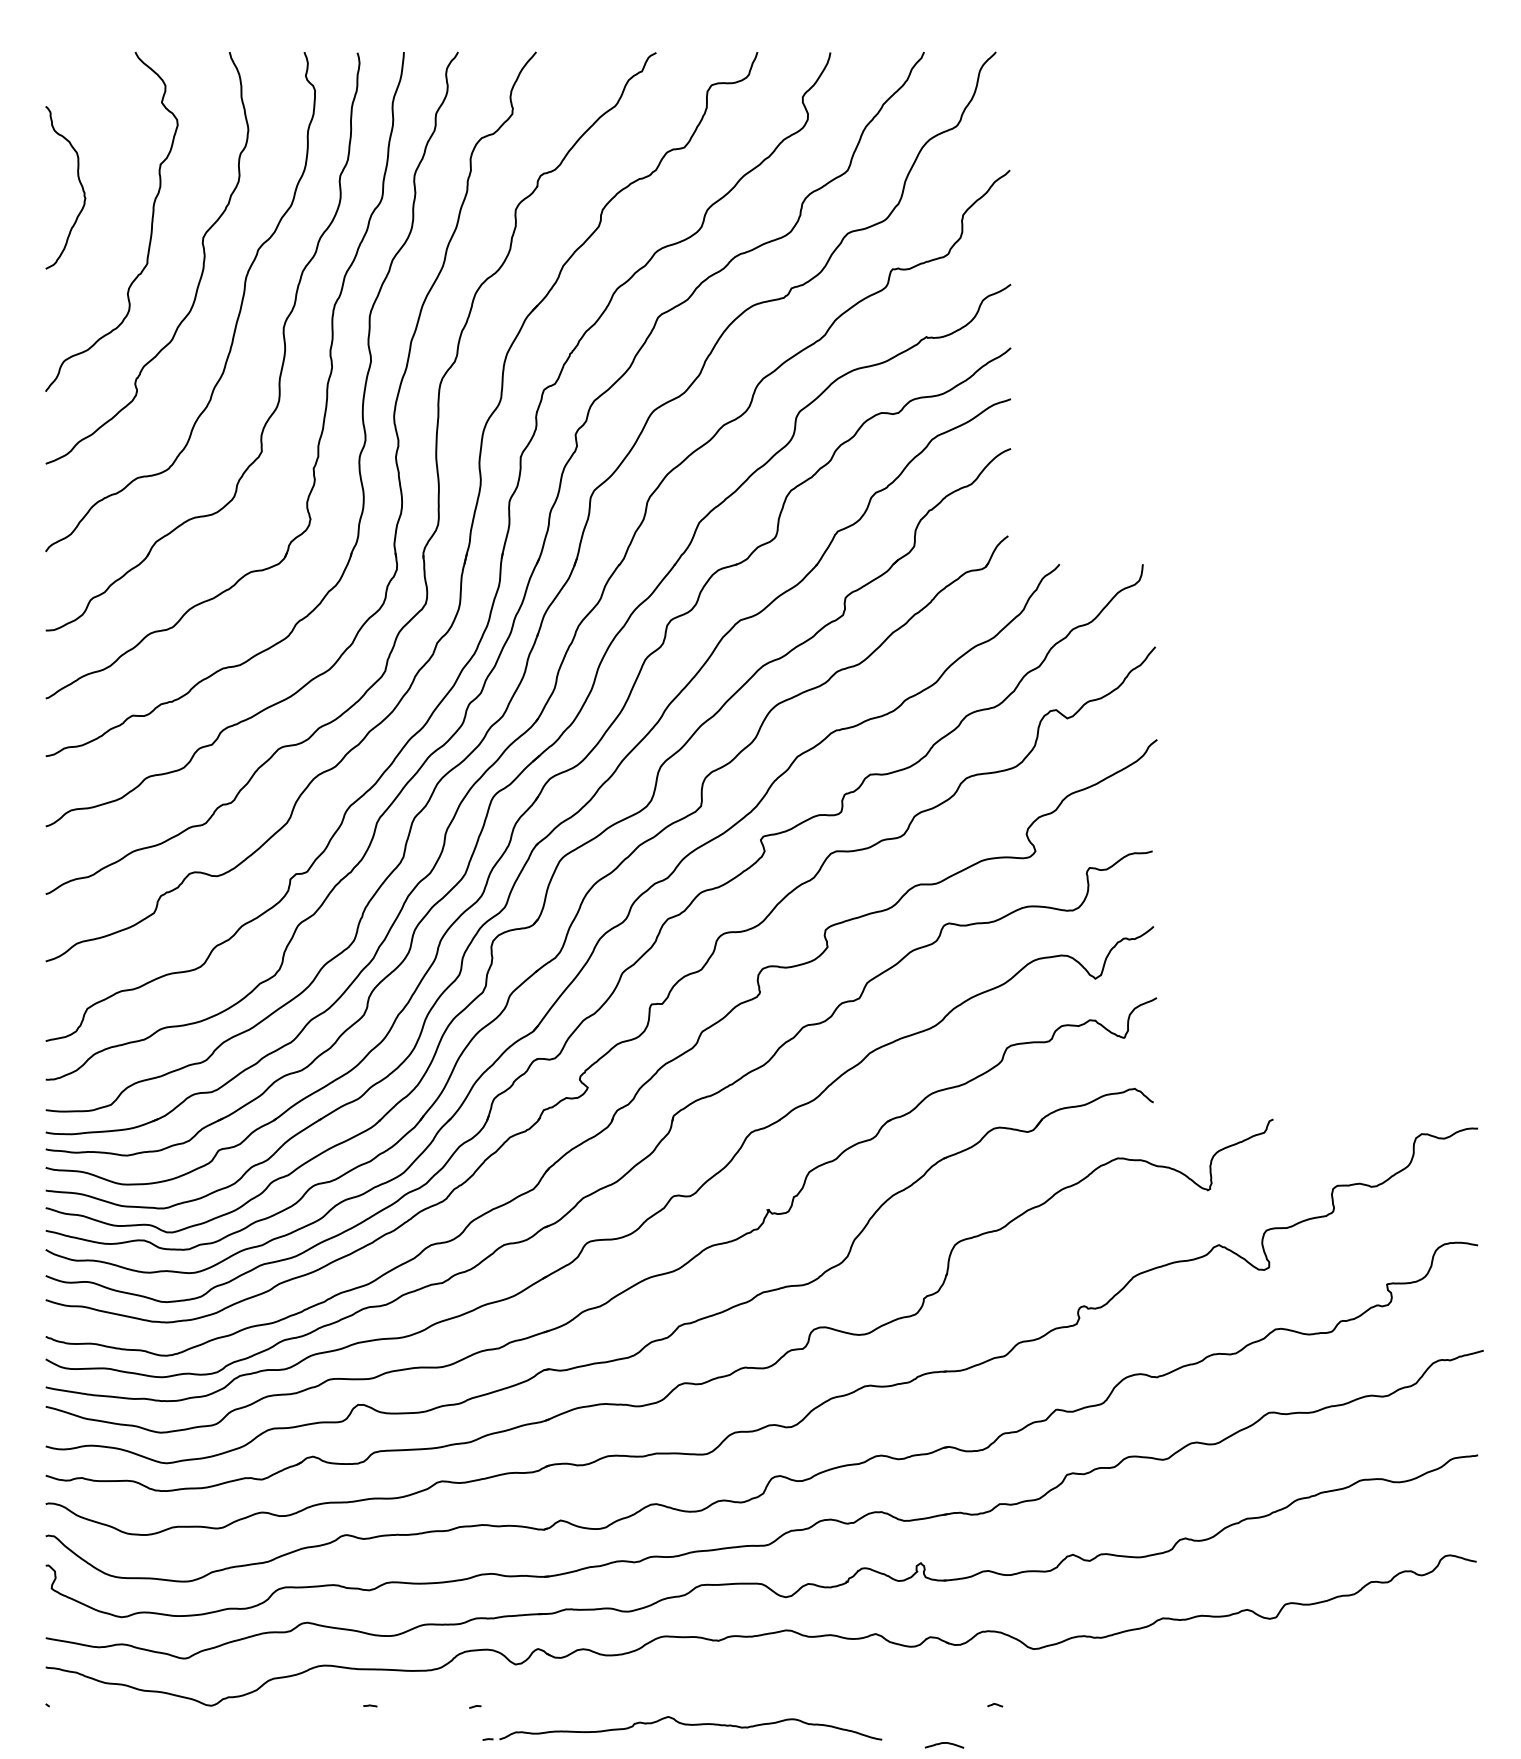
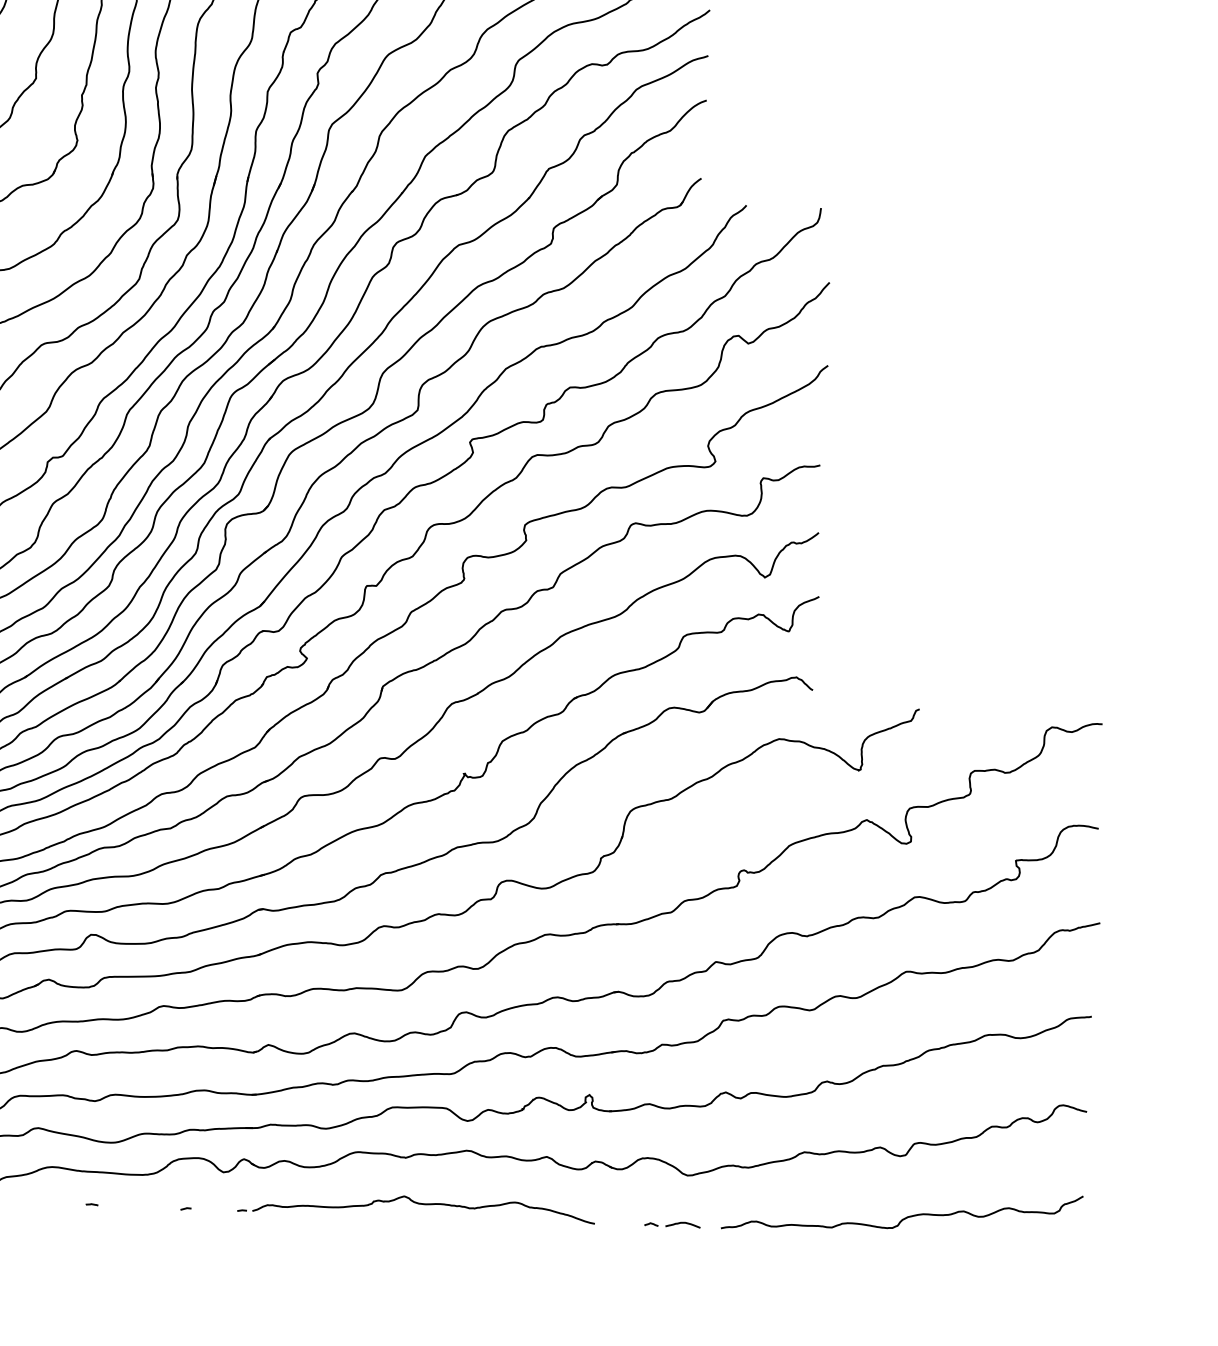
curve: (1278, 1686) -> (905, 1217), added
part: (682, 1728) -> (416, 1207), moved
curve: (944, 1743) -> (683, 1223), moved

